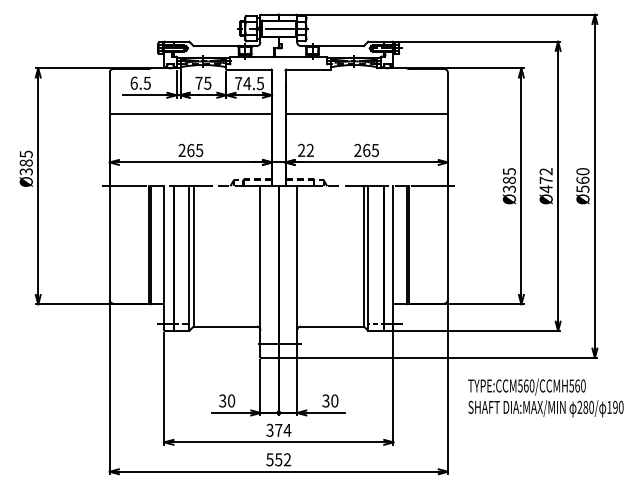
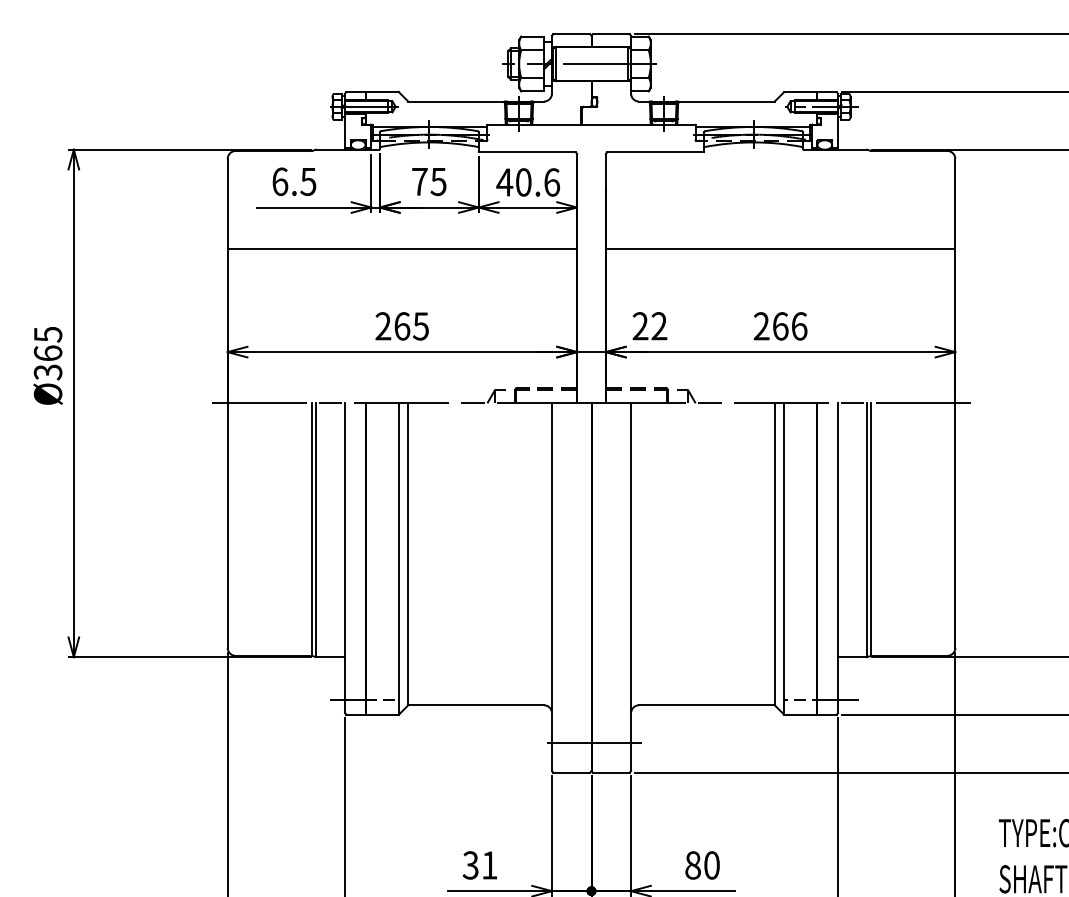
text: (249, 83) -> (528, 182), 74.5 -> 40.6
text: (375, 149) -> (799, 324), 265 -> 266
text: (25, 162) -> (46, 352), Ø385 -> Ø365
text: (231, 400) -> (489, 864), 30 -> 31
text: (325, 400) -> (691, 864), 30 -> 80

